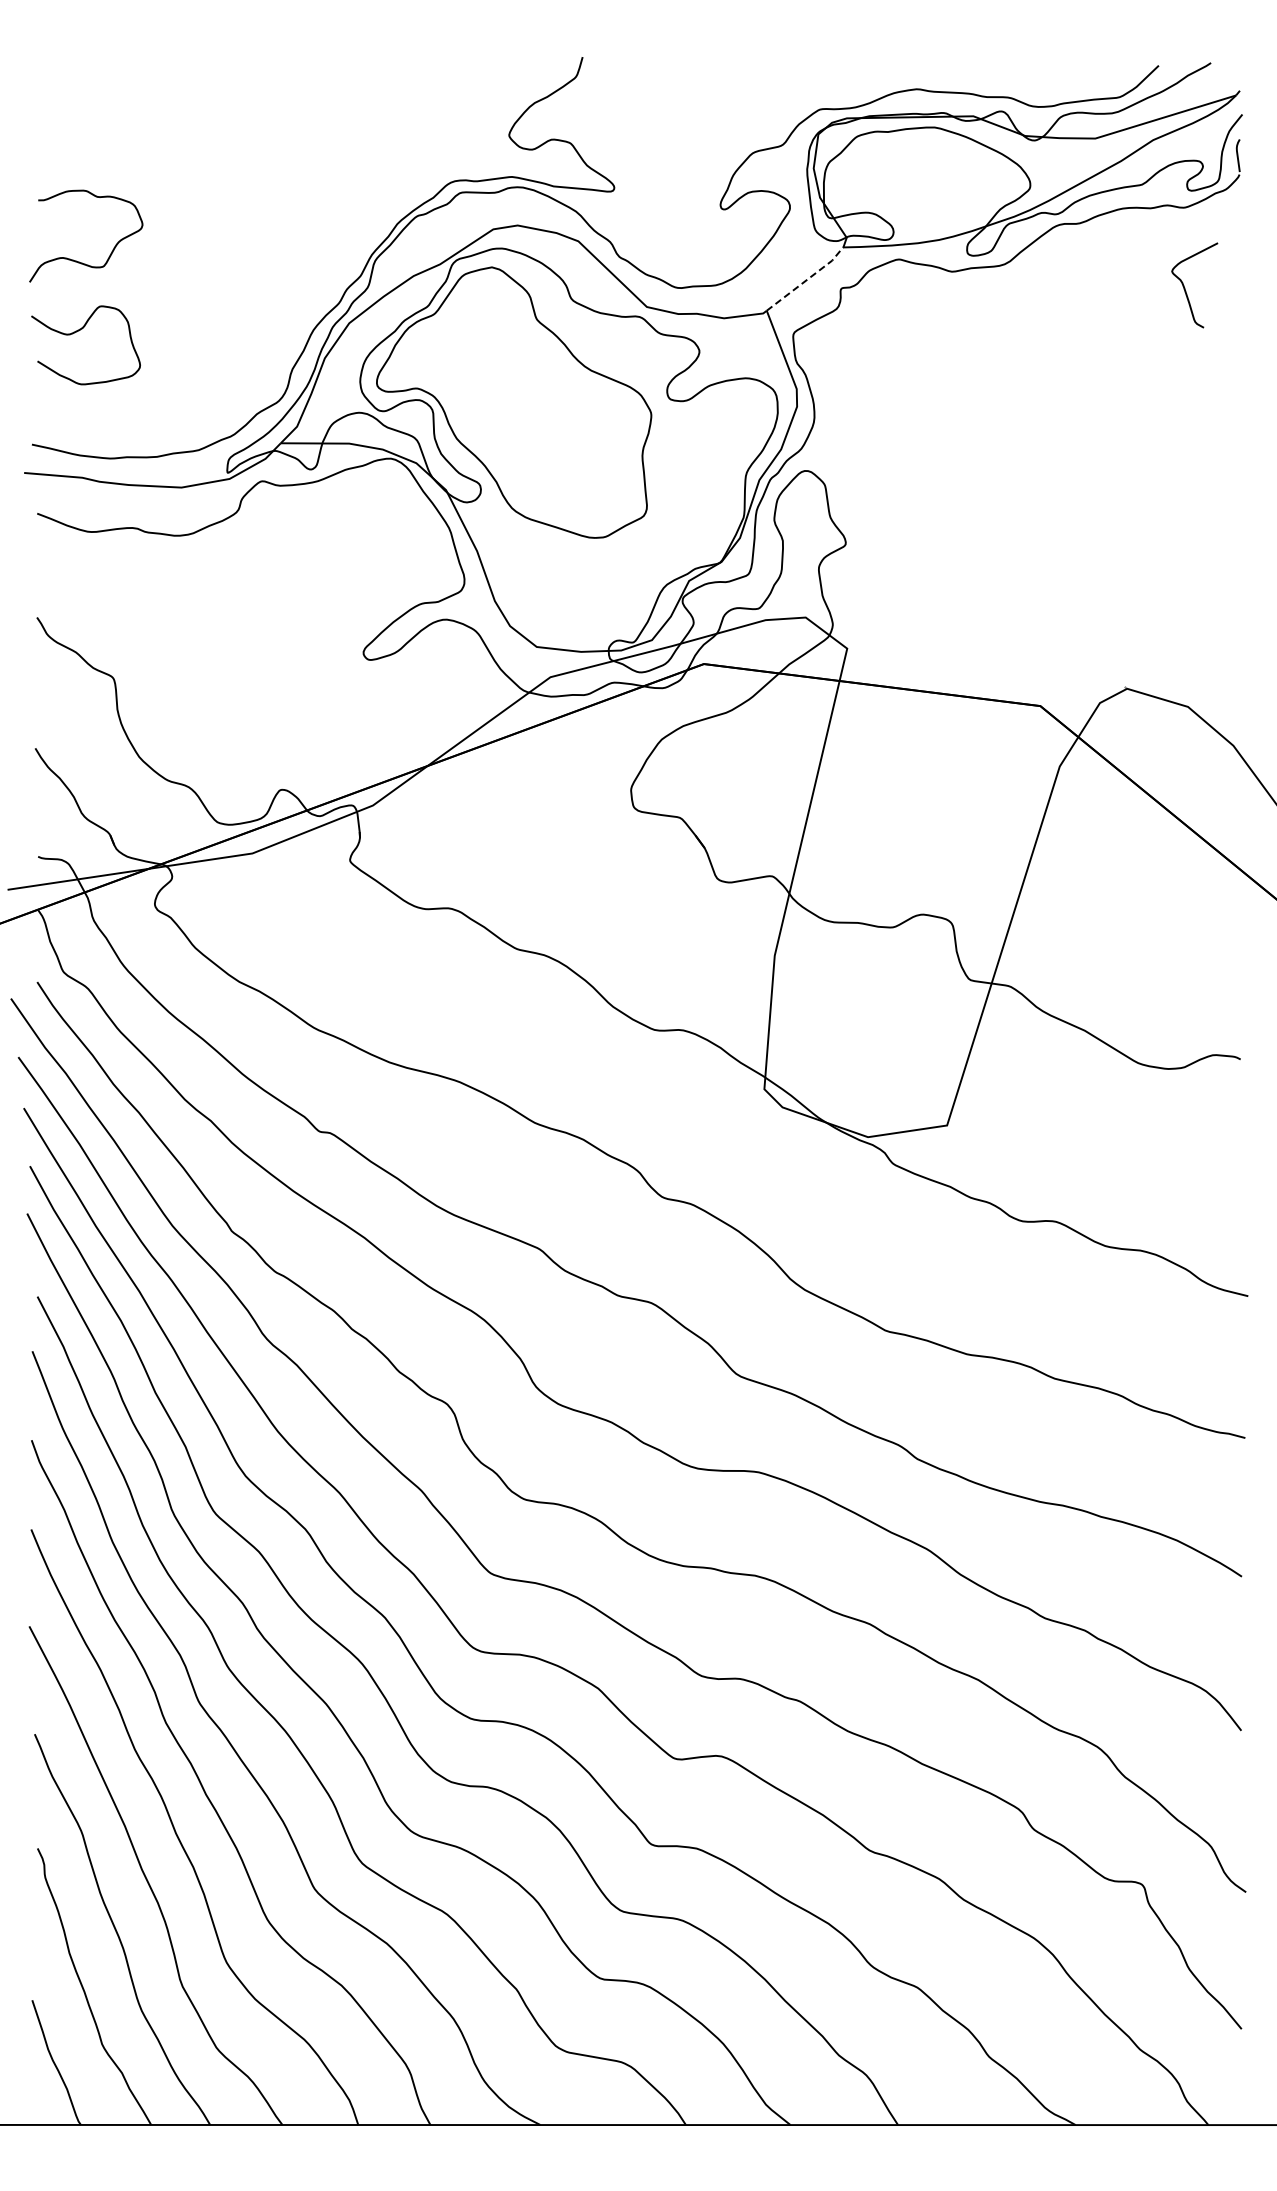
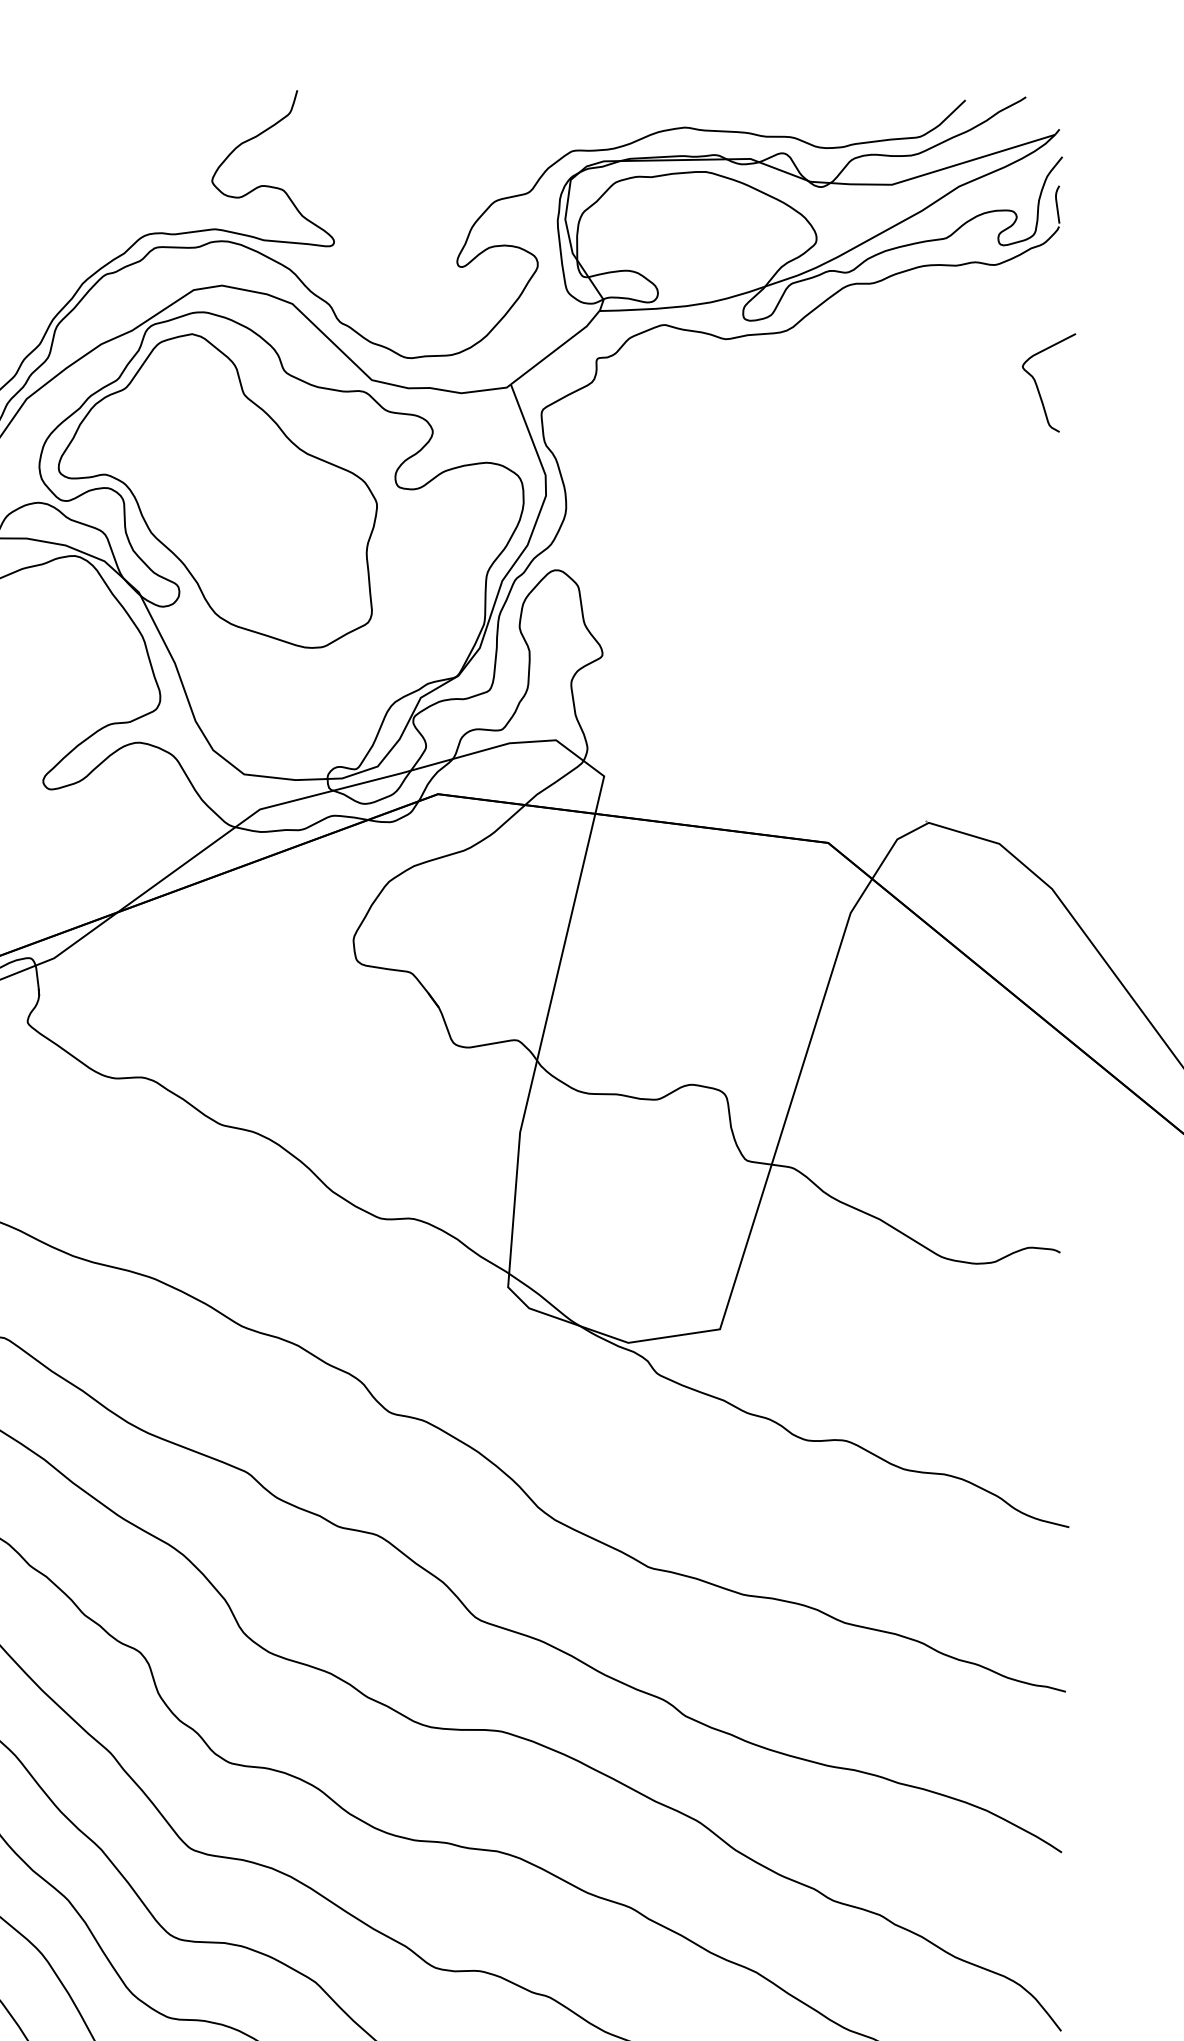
line: (806, 279) -> (556, 348), dashed -> solid
curve: (1185, 288) -> (1038, 386), moved

